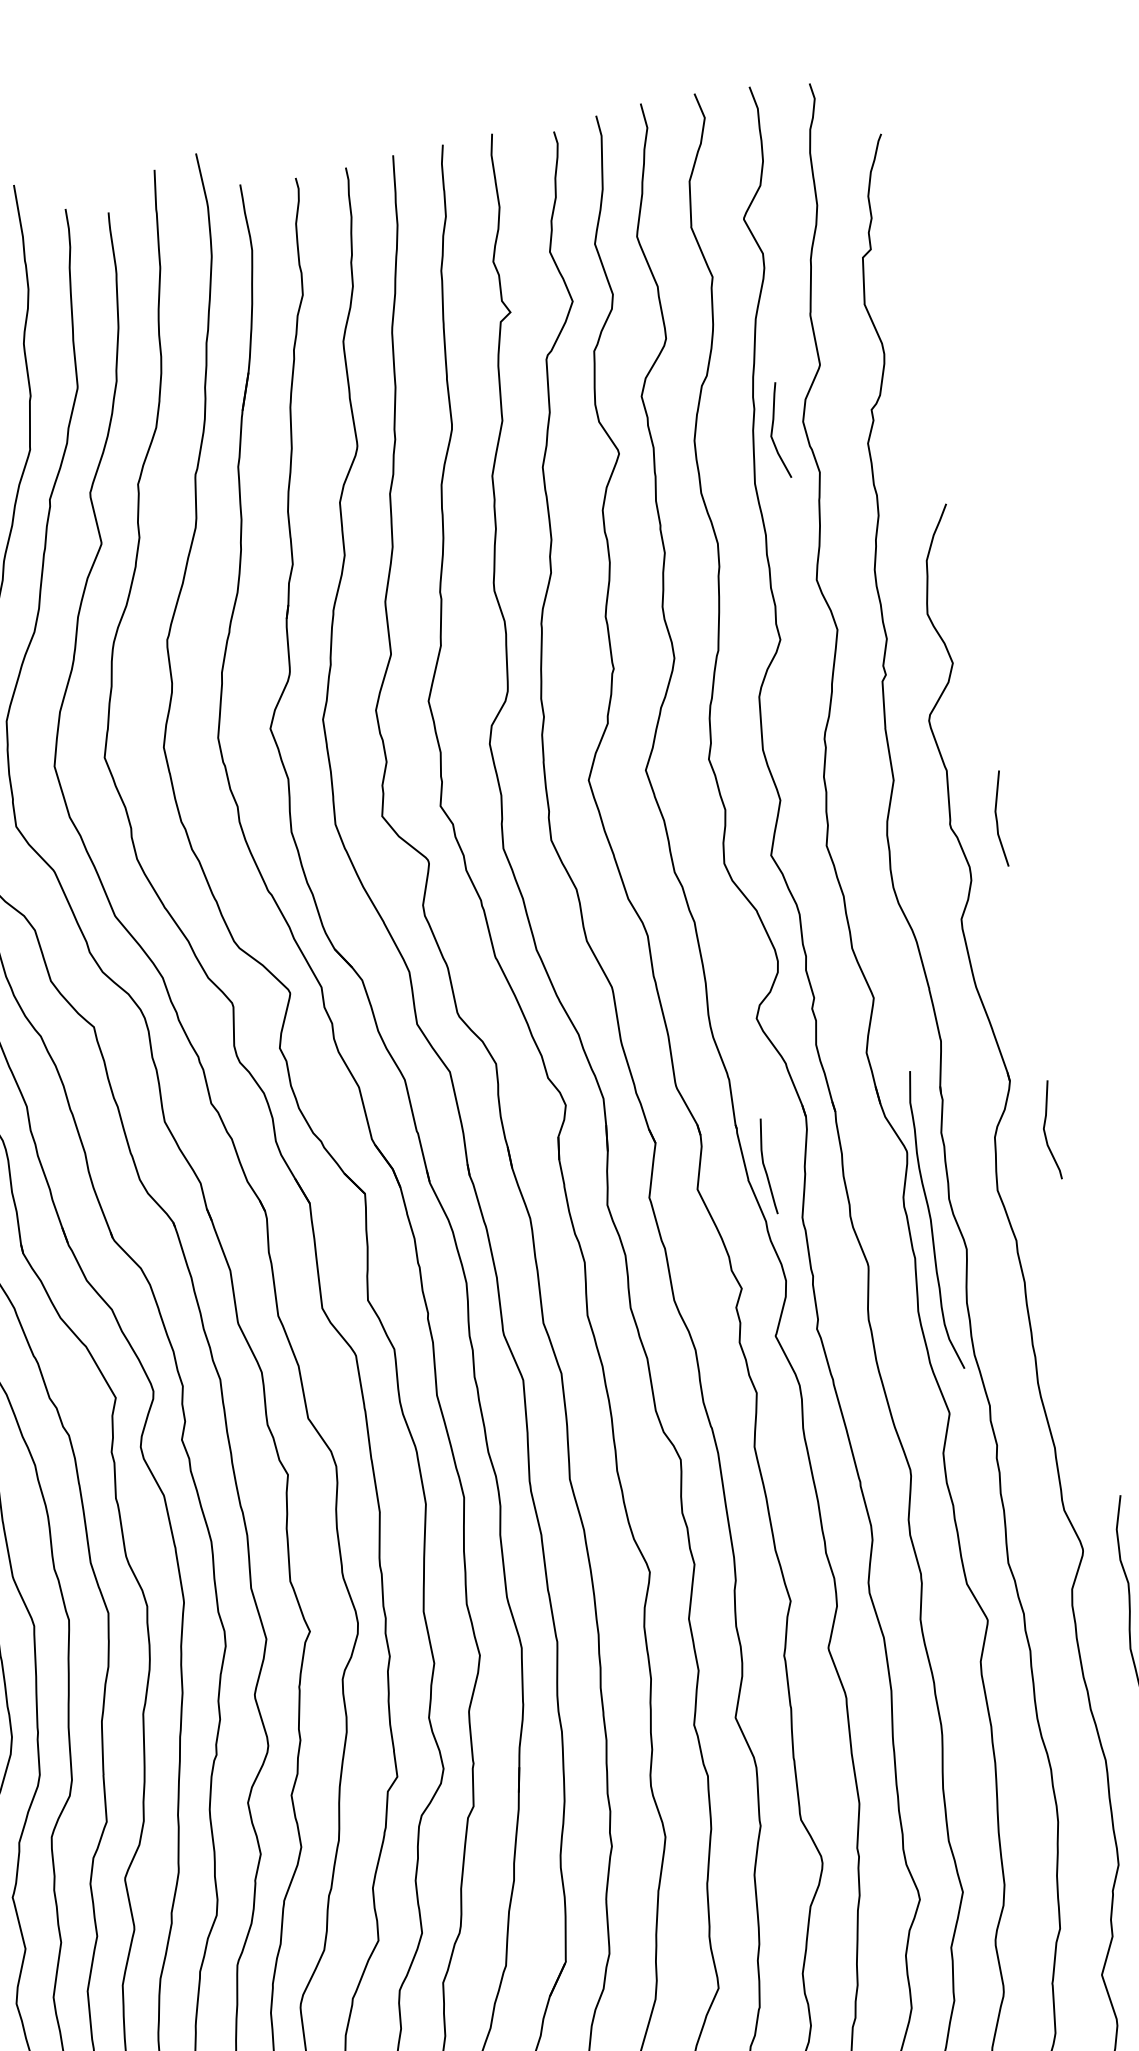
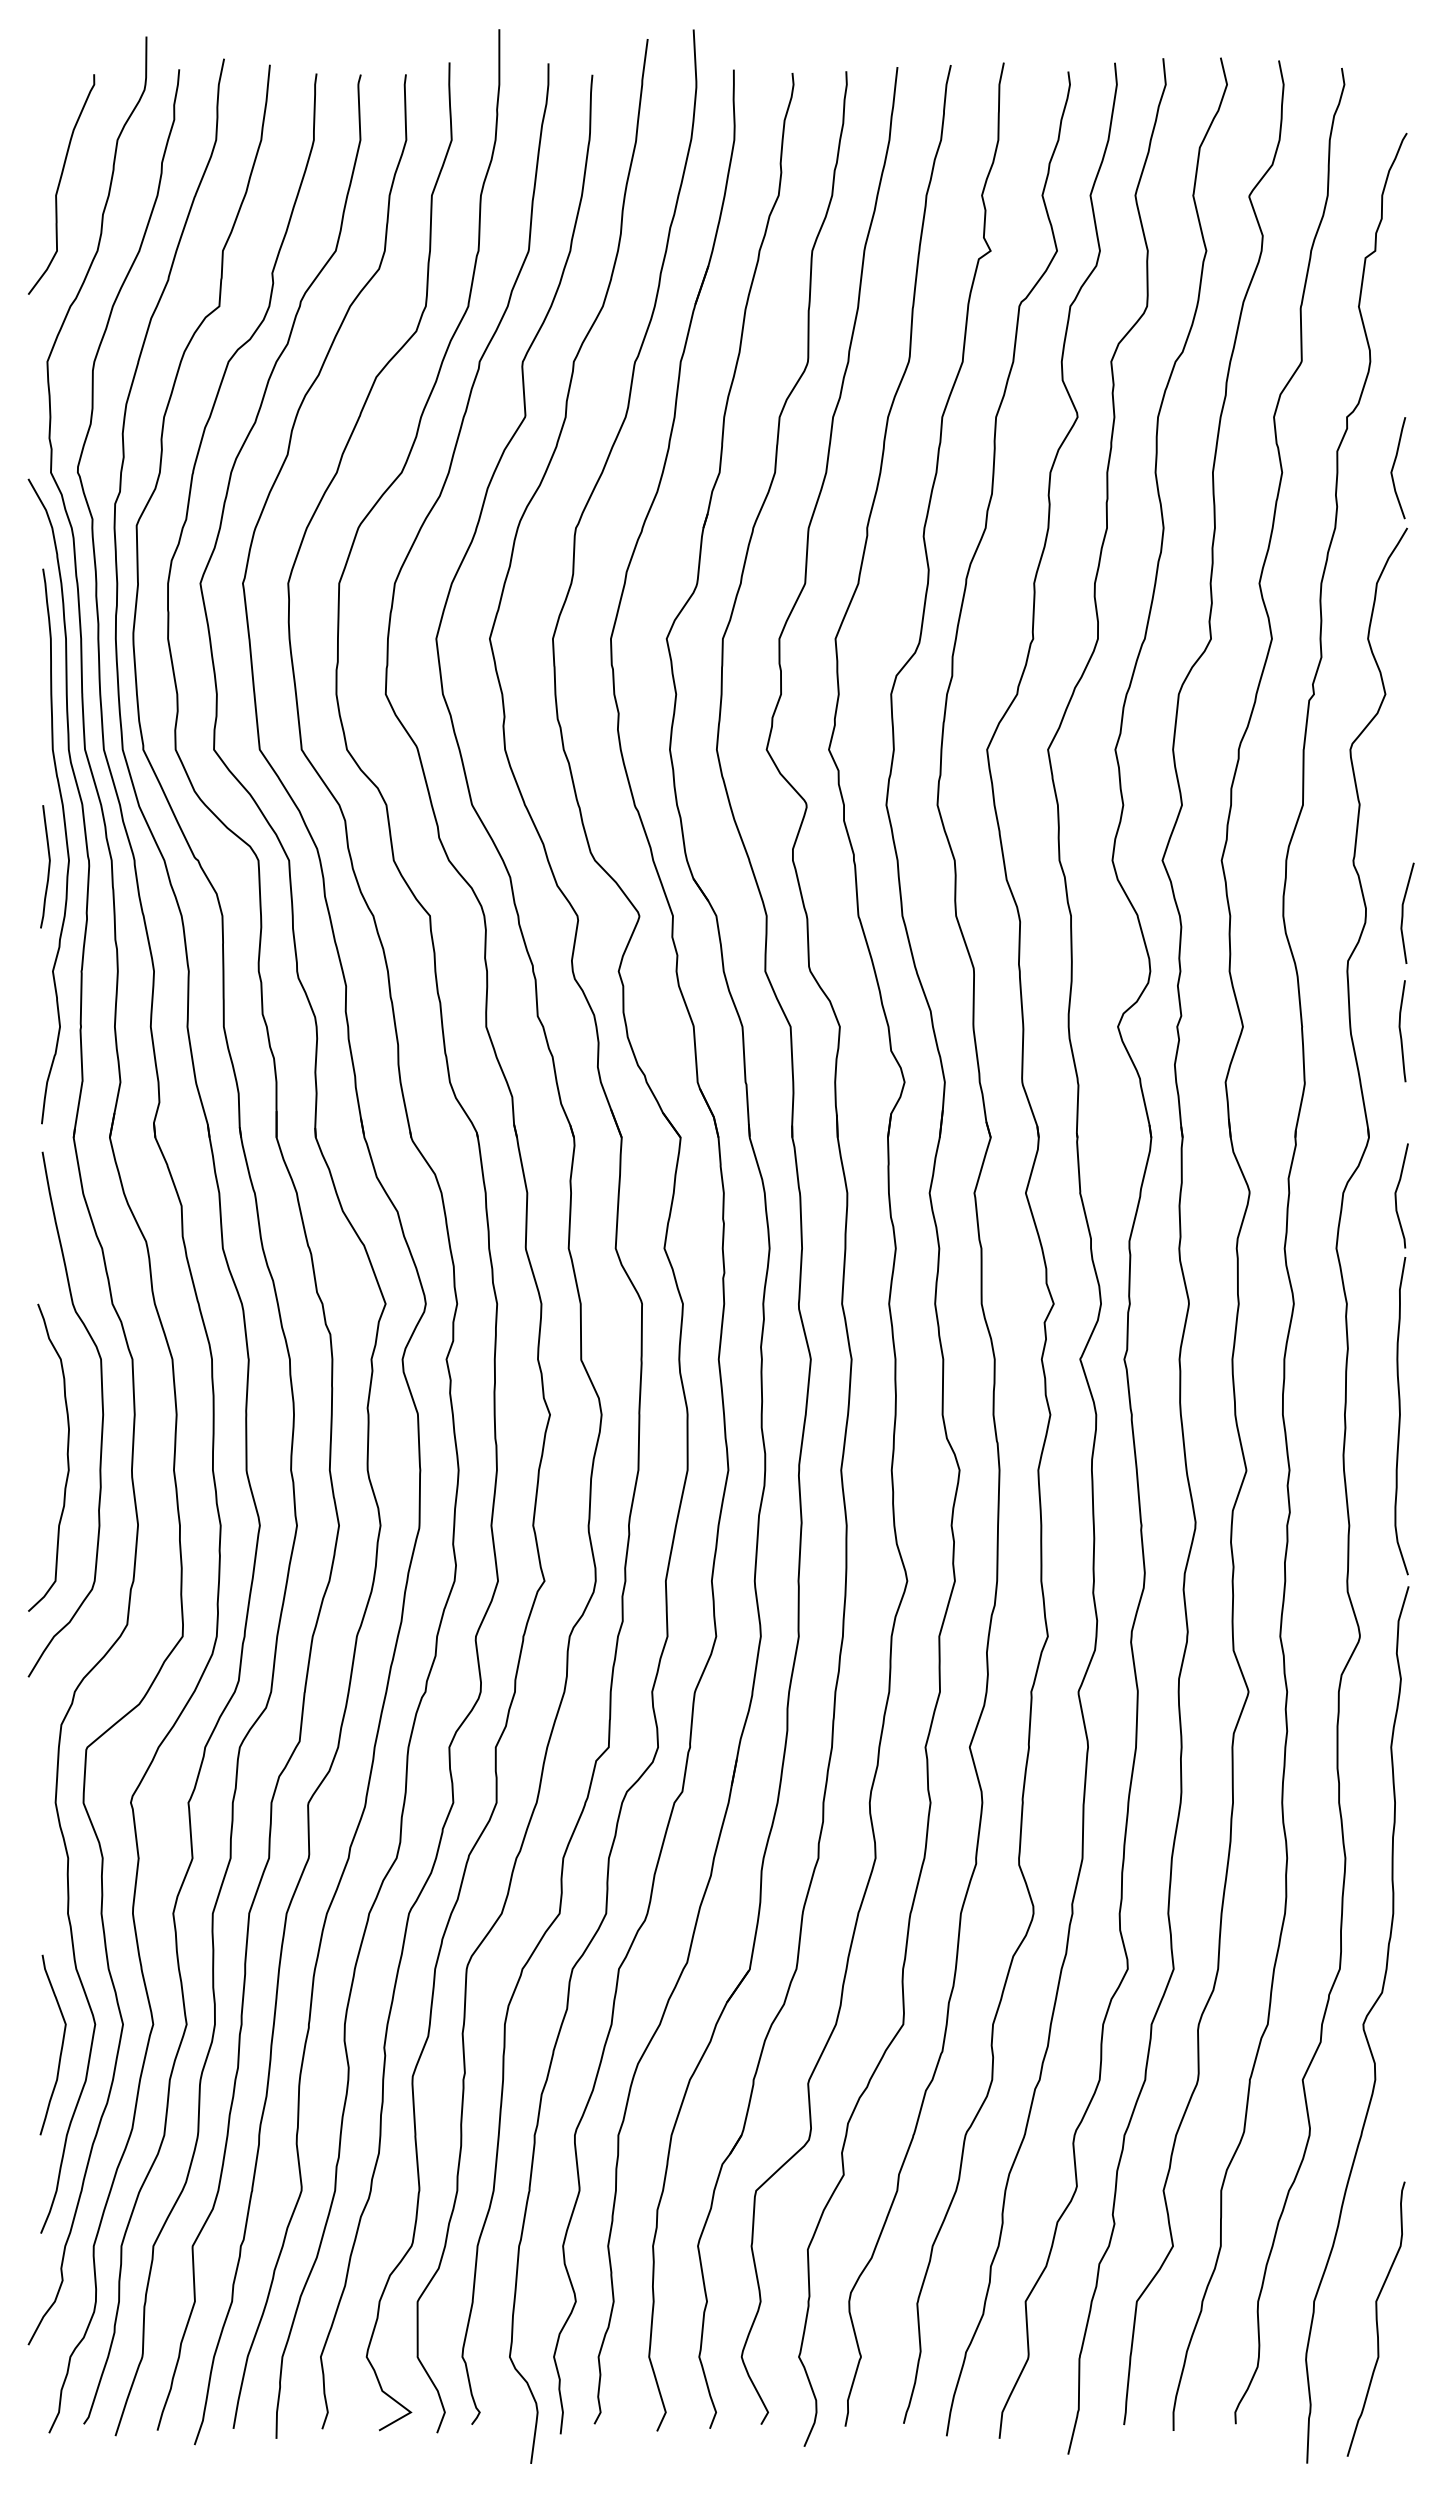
curve: (773, 430) -> (1394, 466), moved
line: (997, 818) -> (1403, 912), moved
curve: (765, 1167) -> (1401, 1031), moved
curve: (931, 1221) -> (1400, 1416), moved

